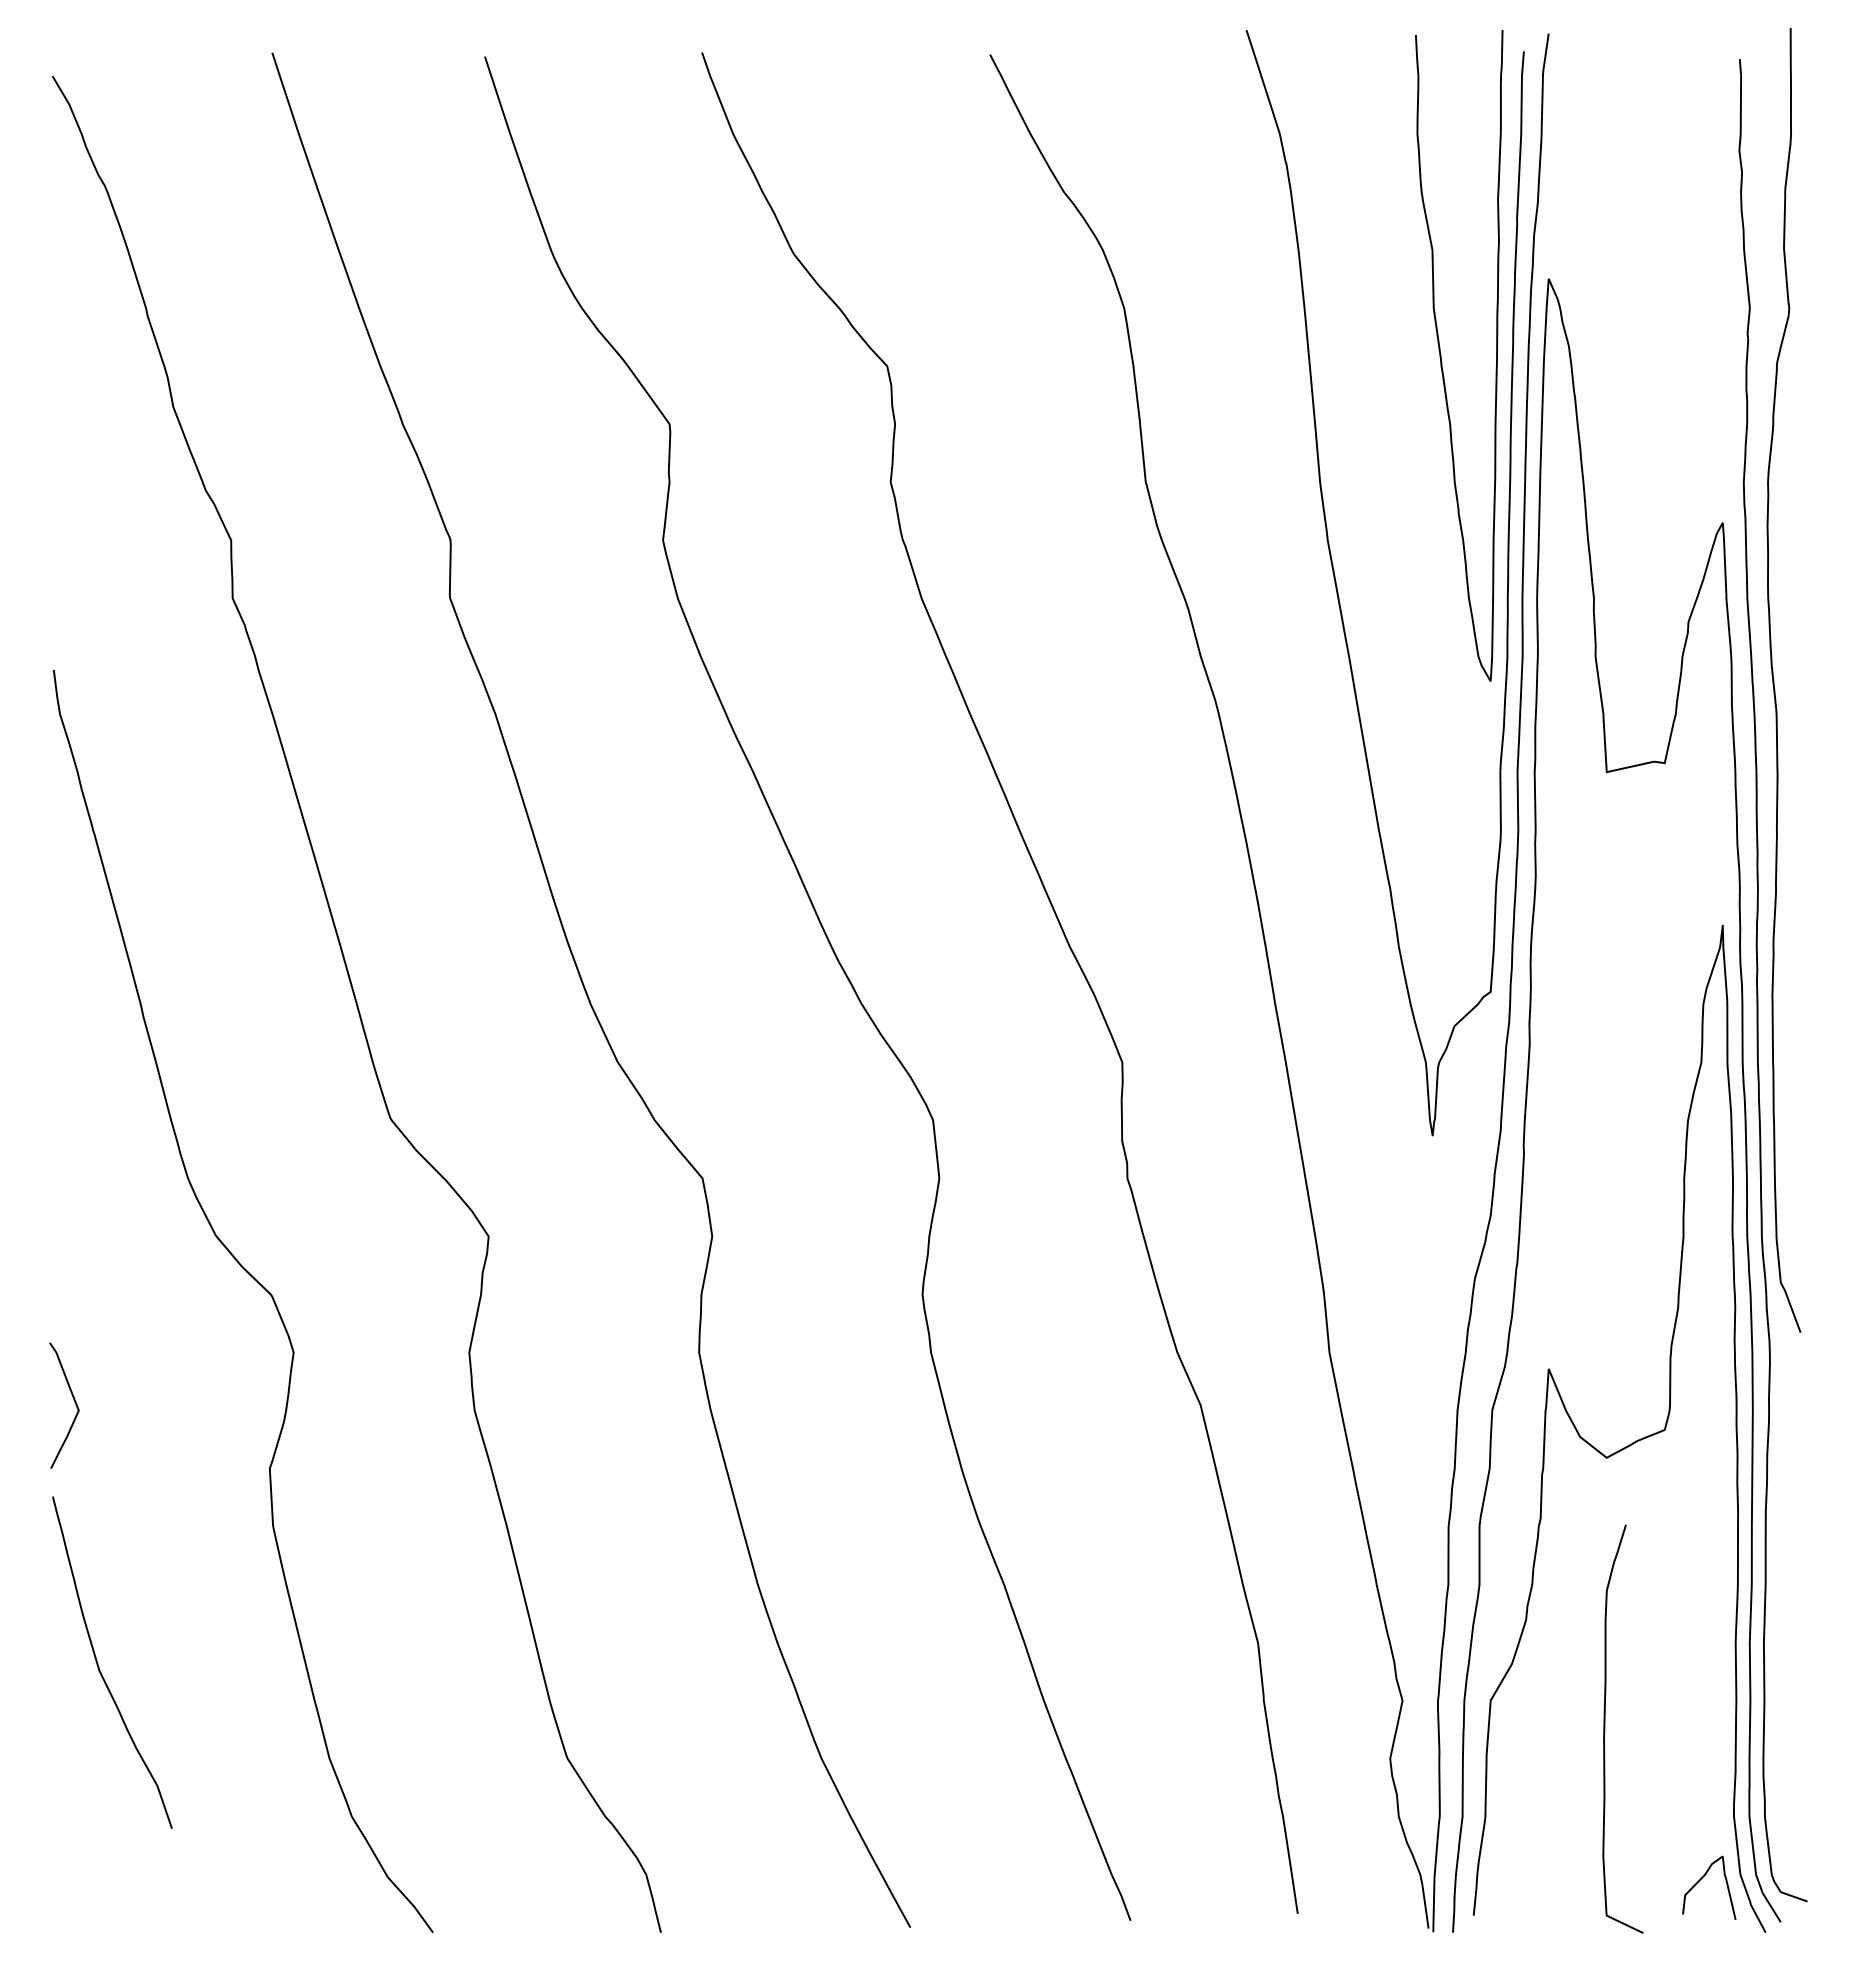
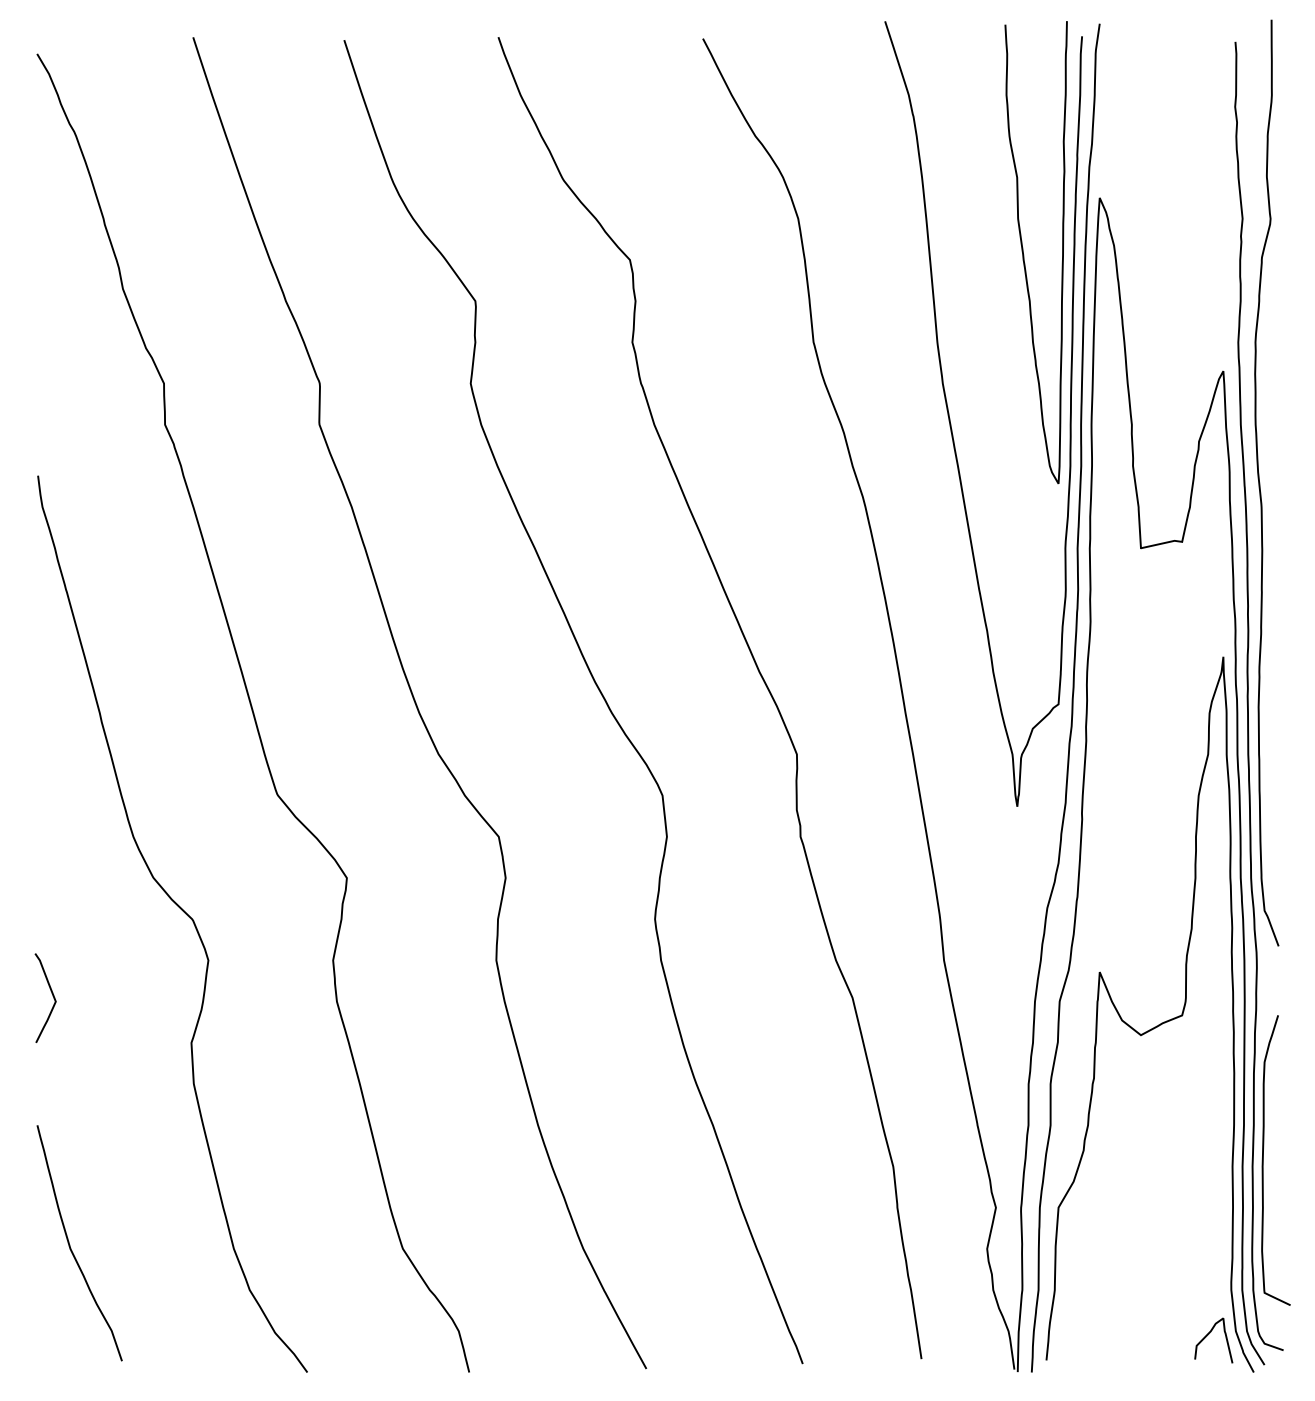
curve: (99, 1666) -> (70, 1245), moved
curve: (1605, 1728) -> (1263, 1159), moved

